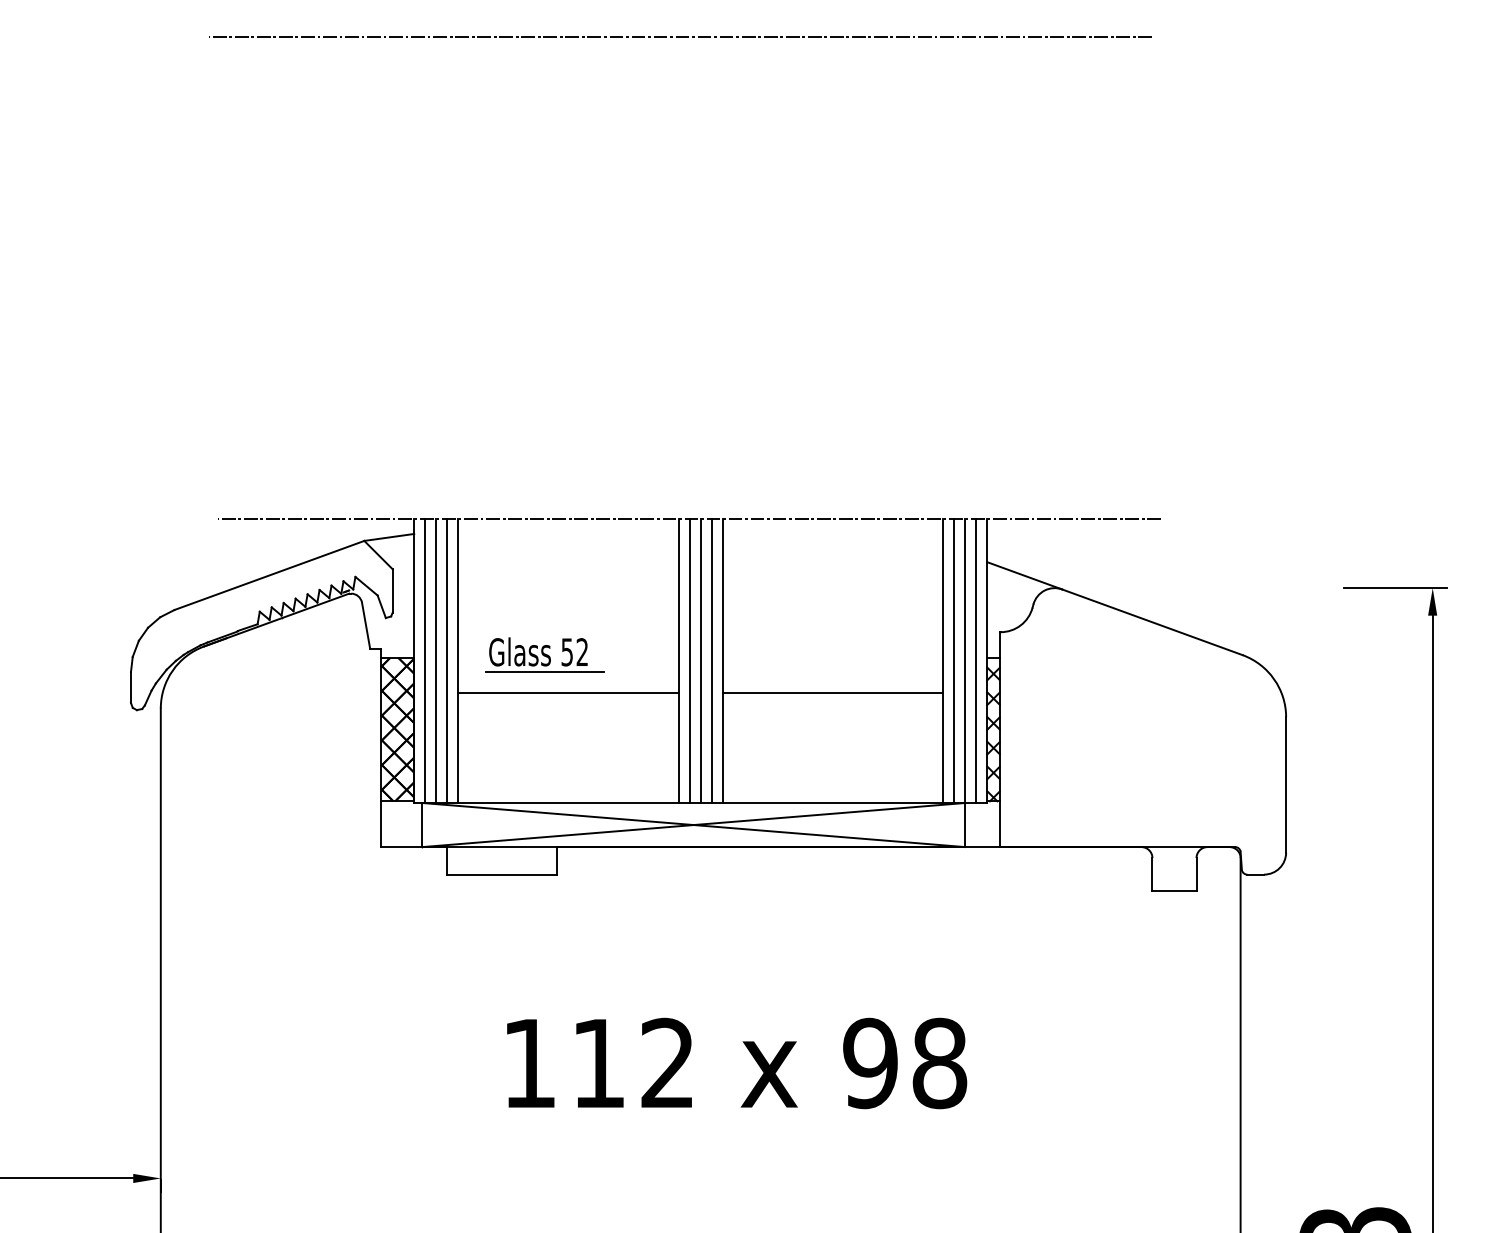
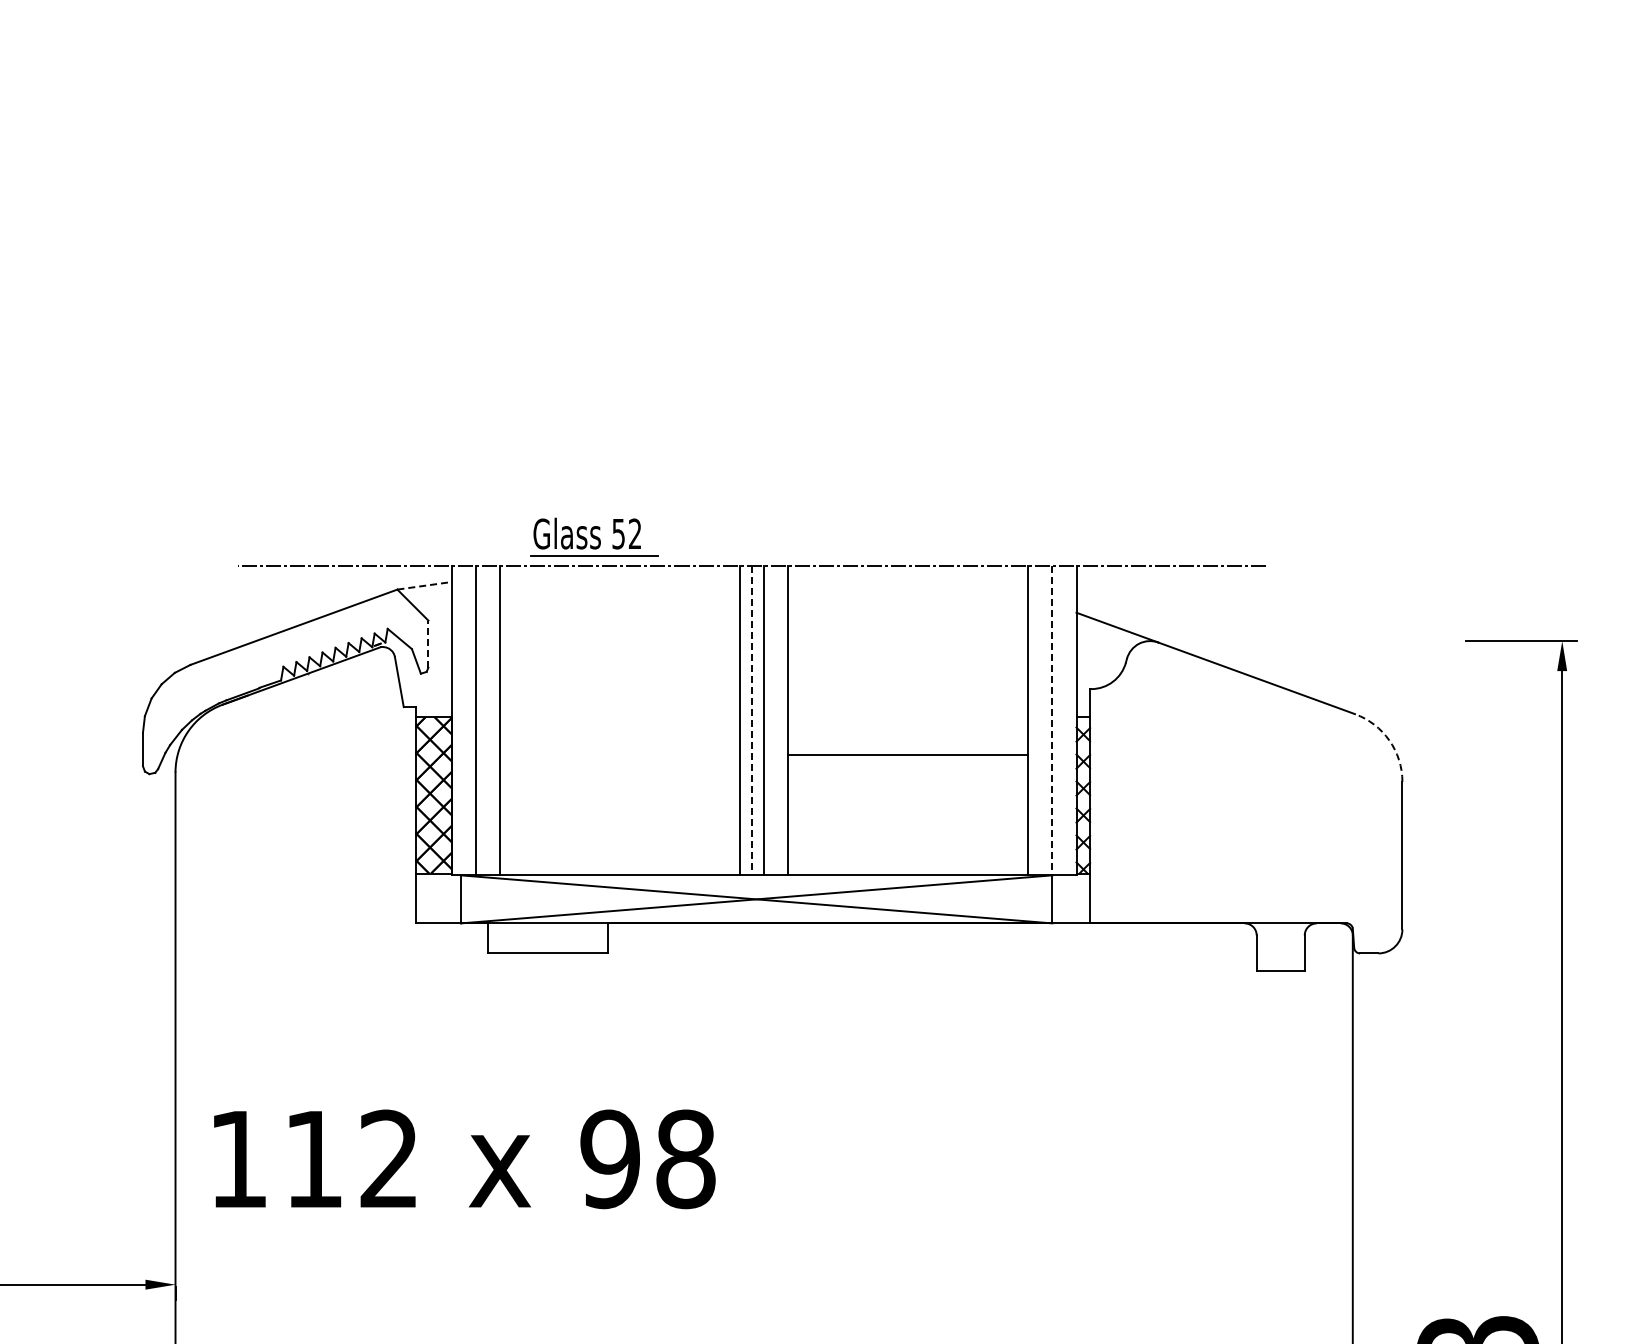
line: (680, 37) -> (742, 40), removed
line: (390, 537) -> (425, 585), solid -> dashed
line: (392, 591) -> (428, 644), solid -> dashed
part: (545, 654) -> (594, 536), moved
line: (424, 660) -> (463, 720), removed
line: (446, 660) -> (487, 720), removed
line: (690, 660) -> (752, 720), solid -> dashed
line: (712, 660) -> (776, 720), removed
line: (954, 660) -> (1040, 720), removed
line: (965, 660) -> (1052, 720), solid -> dashed
line: (976, 660) -> (1064, 720), removed
arc: (1274, 679) -> (1389, 740), solid -> dashed
line: (568, 693) -> (619, 755), removed
text: (736, 1063) -> (464, 1159), moved

